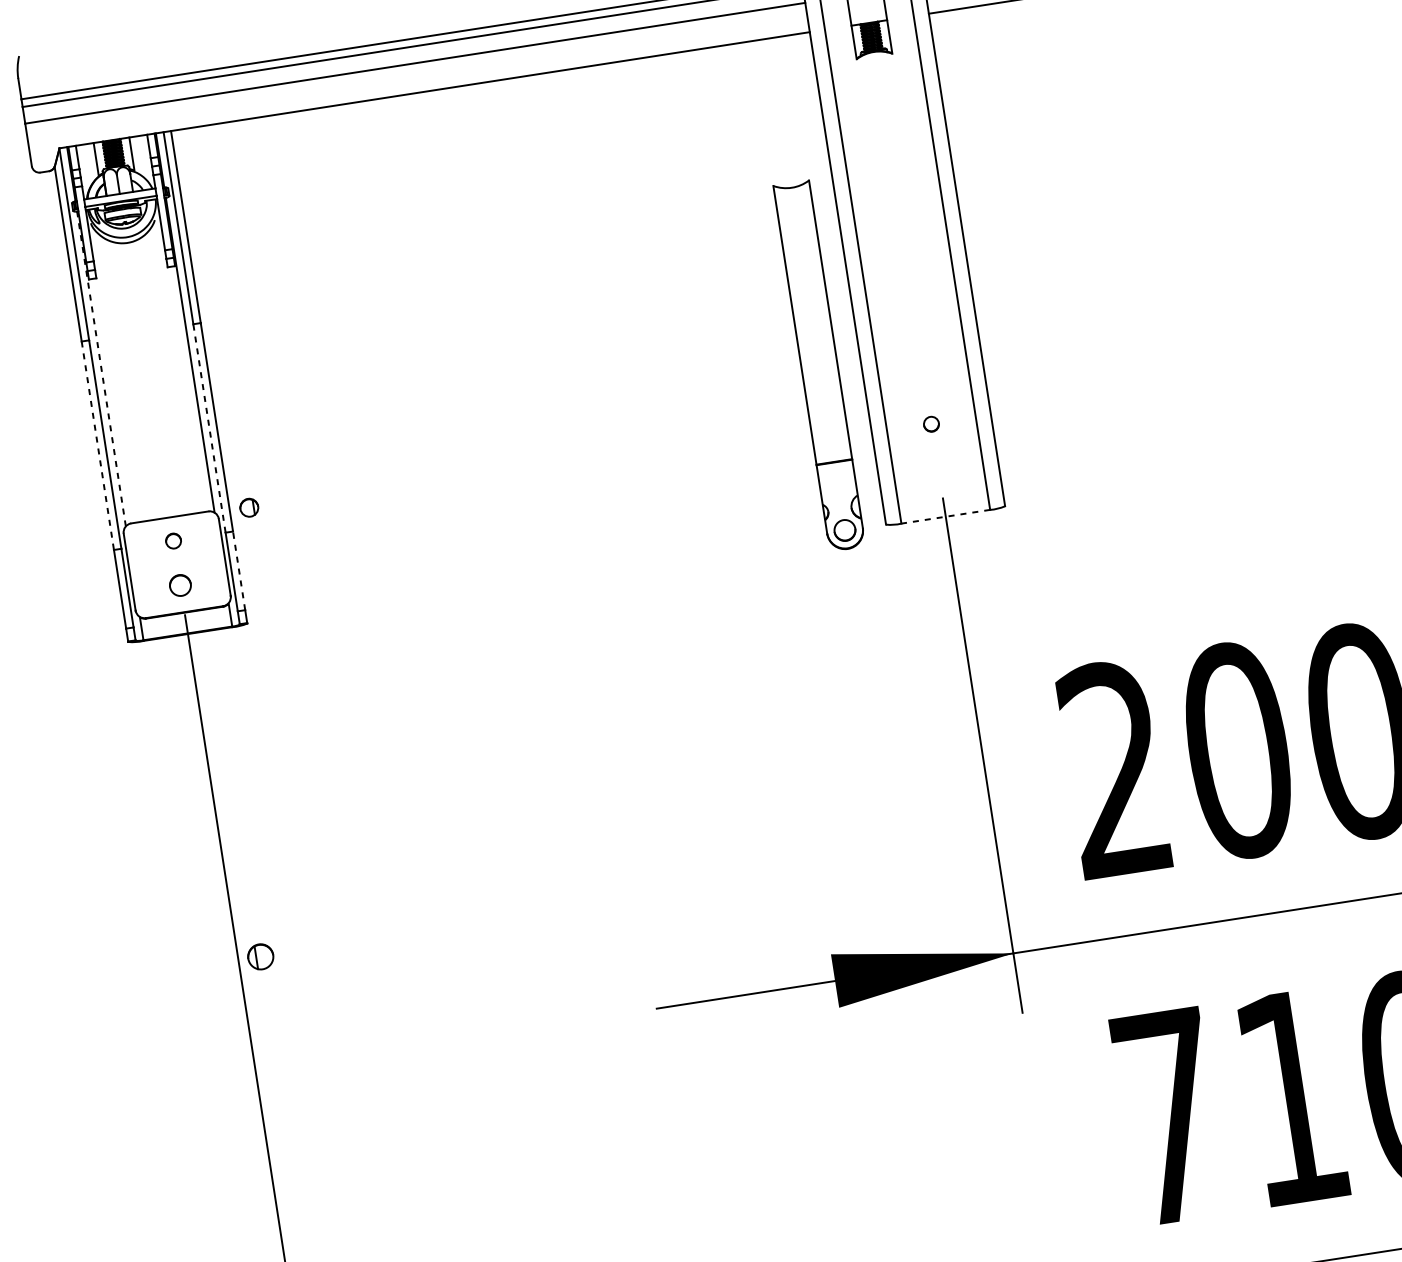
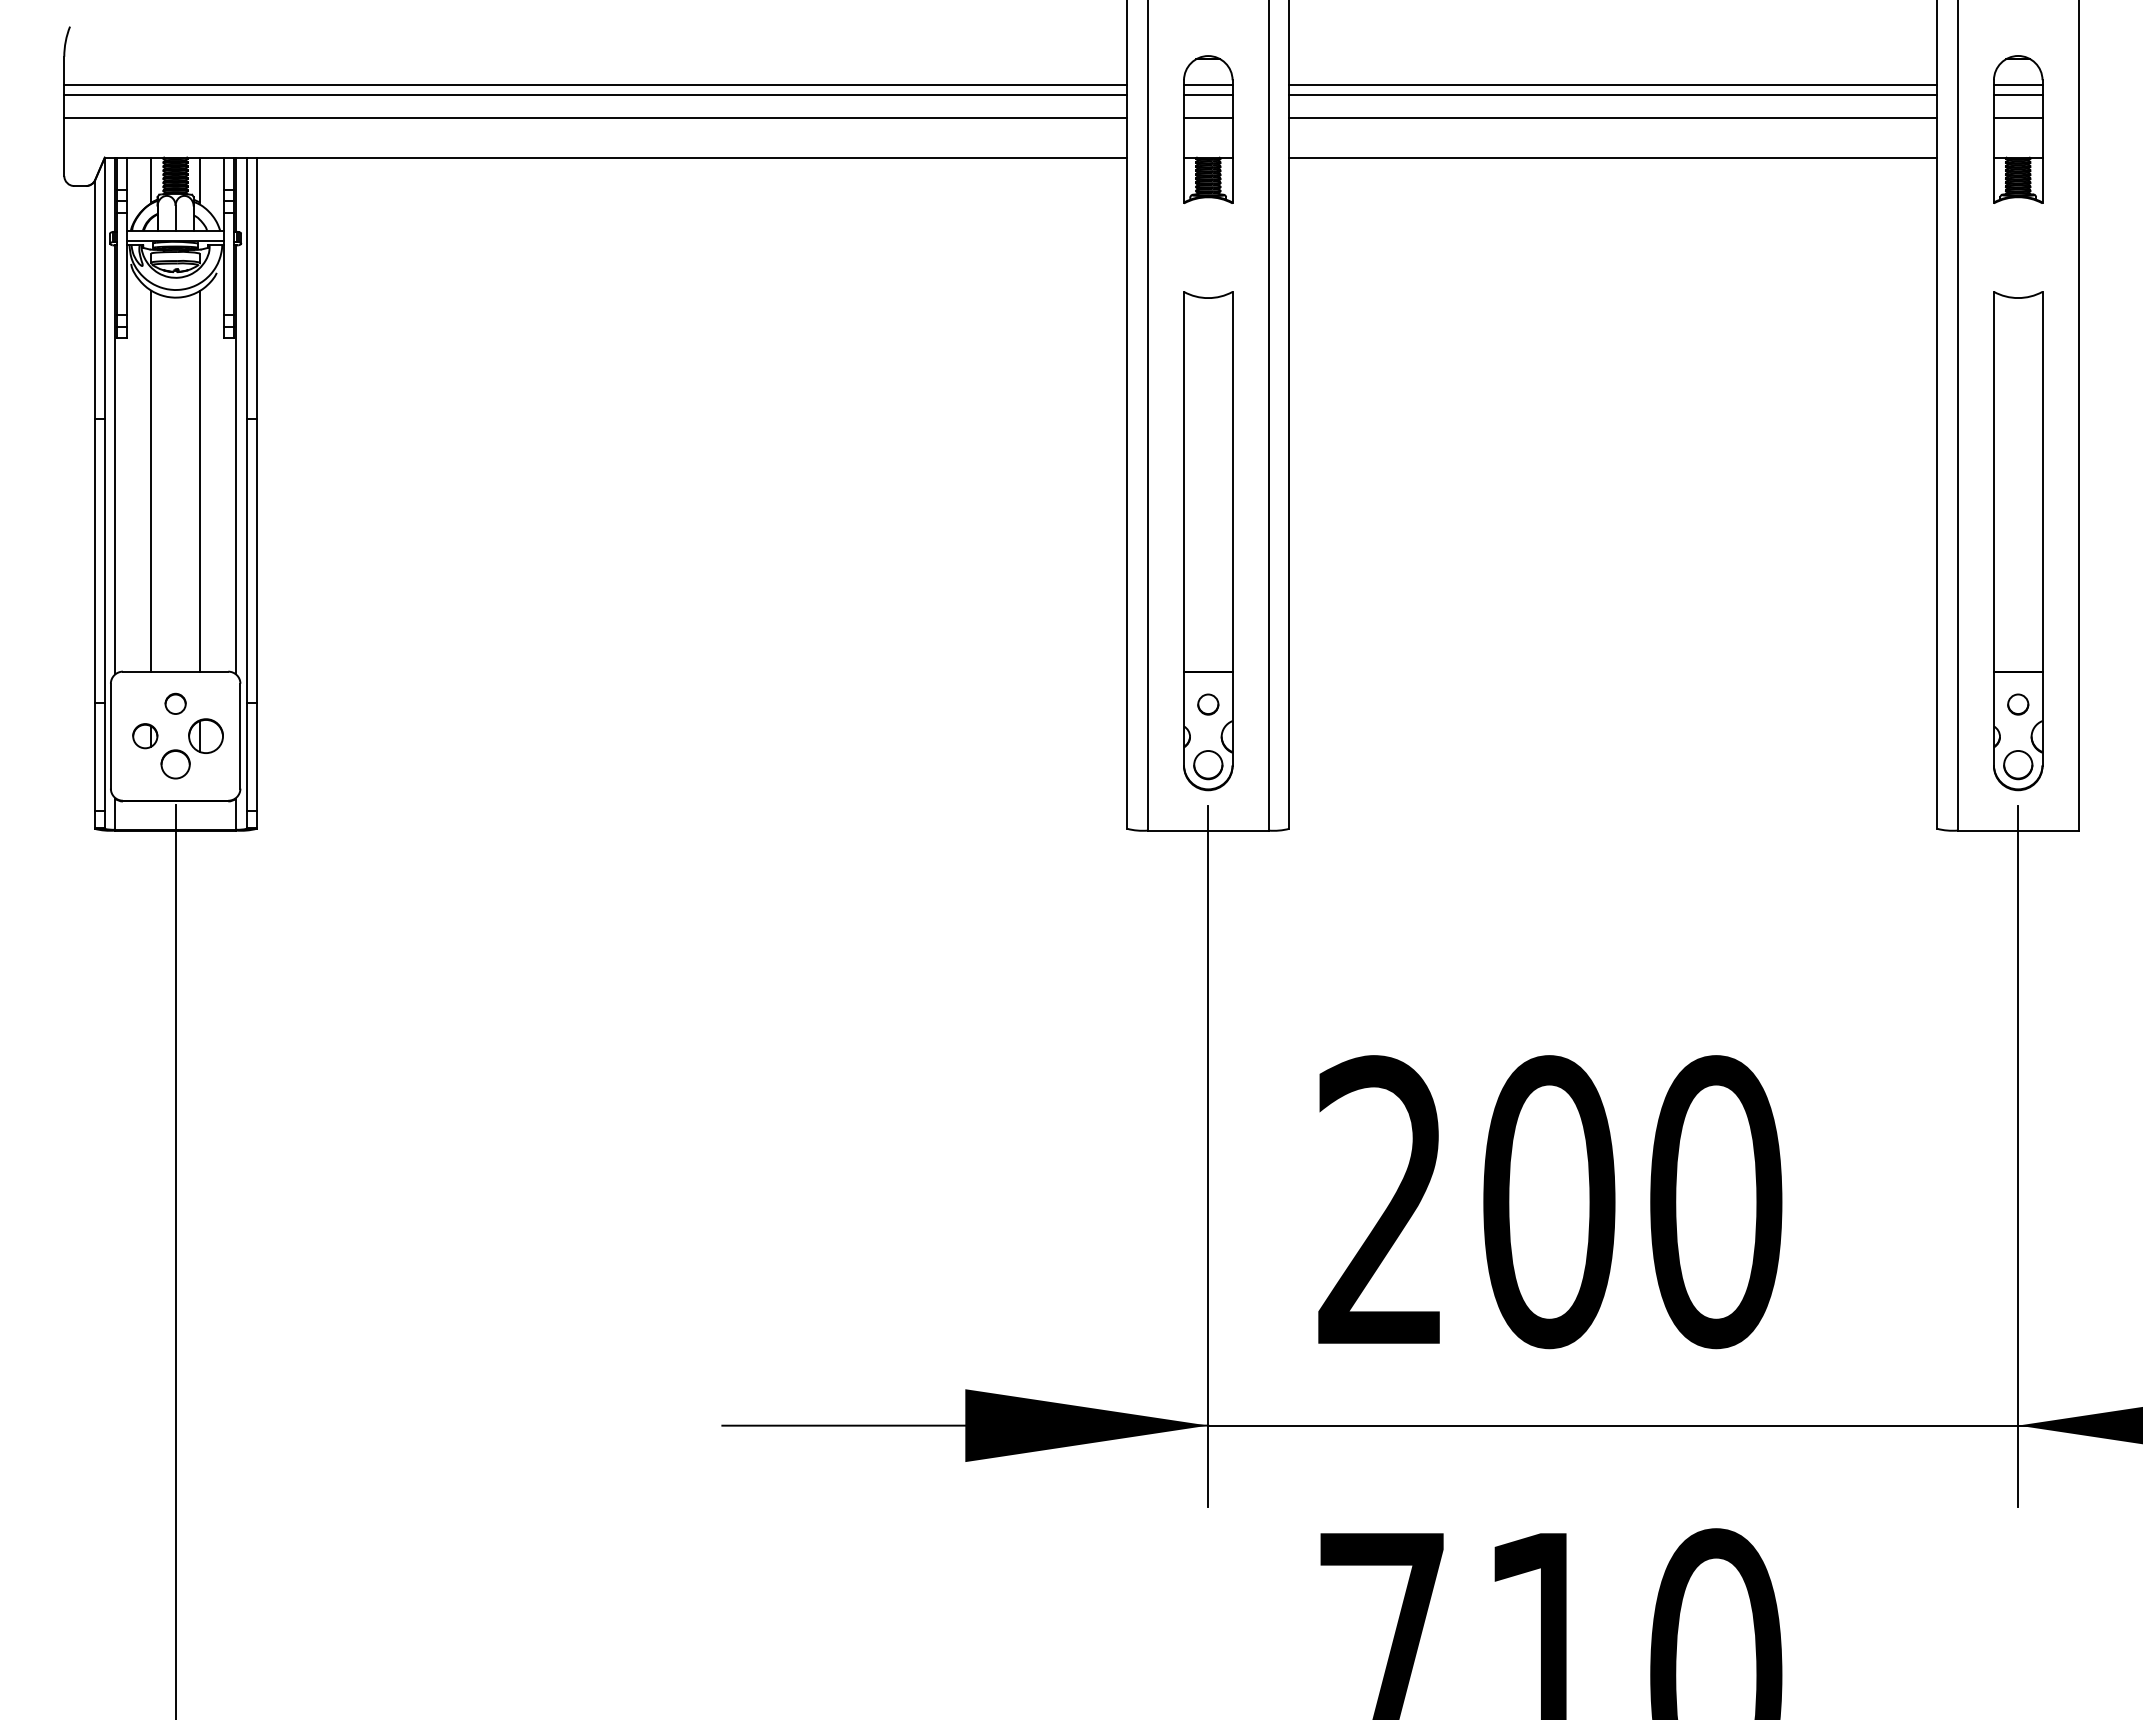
part: (819, 366) -> (1208, 541), moved
line: (101, 368) -> (115, 459), dashed -> solid
line: (165, 374) -> (199, 480), added
line: (130, 379) -> (151, 480), added
line: (209, 427) -> (246, 560), dashed -> solid
line: (97, 445) -> (94, 561), dashed -> solid
part: (249, 508) -> (145, 736), moved
line: (945, 516) -> (1207, 830), dashed -> solid
line: (238, 571) -> (256, 757), dashed -> solid
part: (260, 956) -> (205, 735), moved

